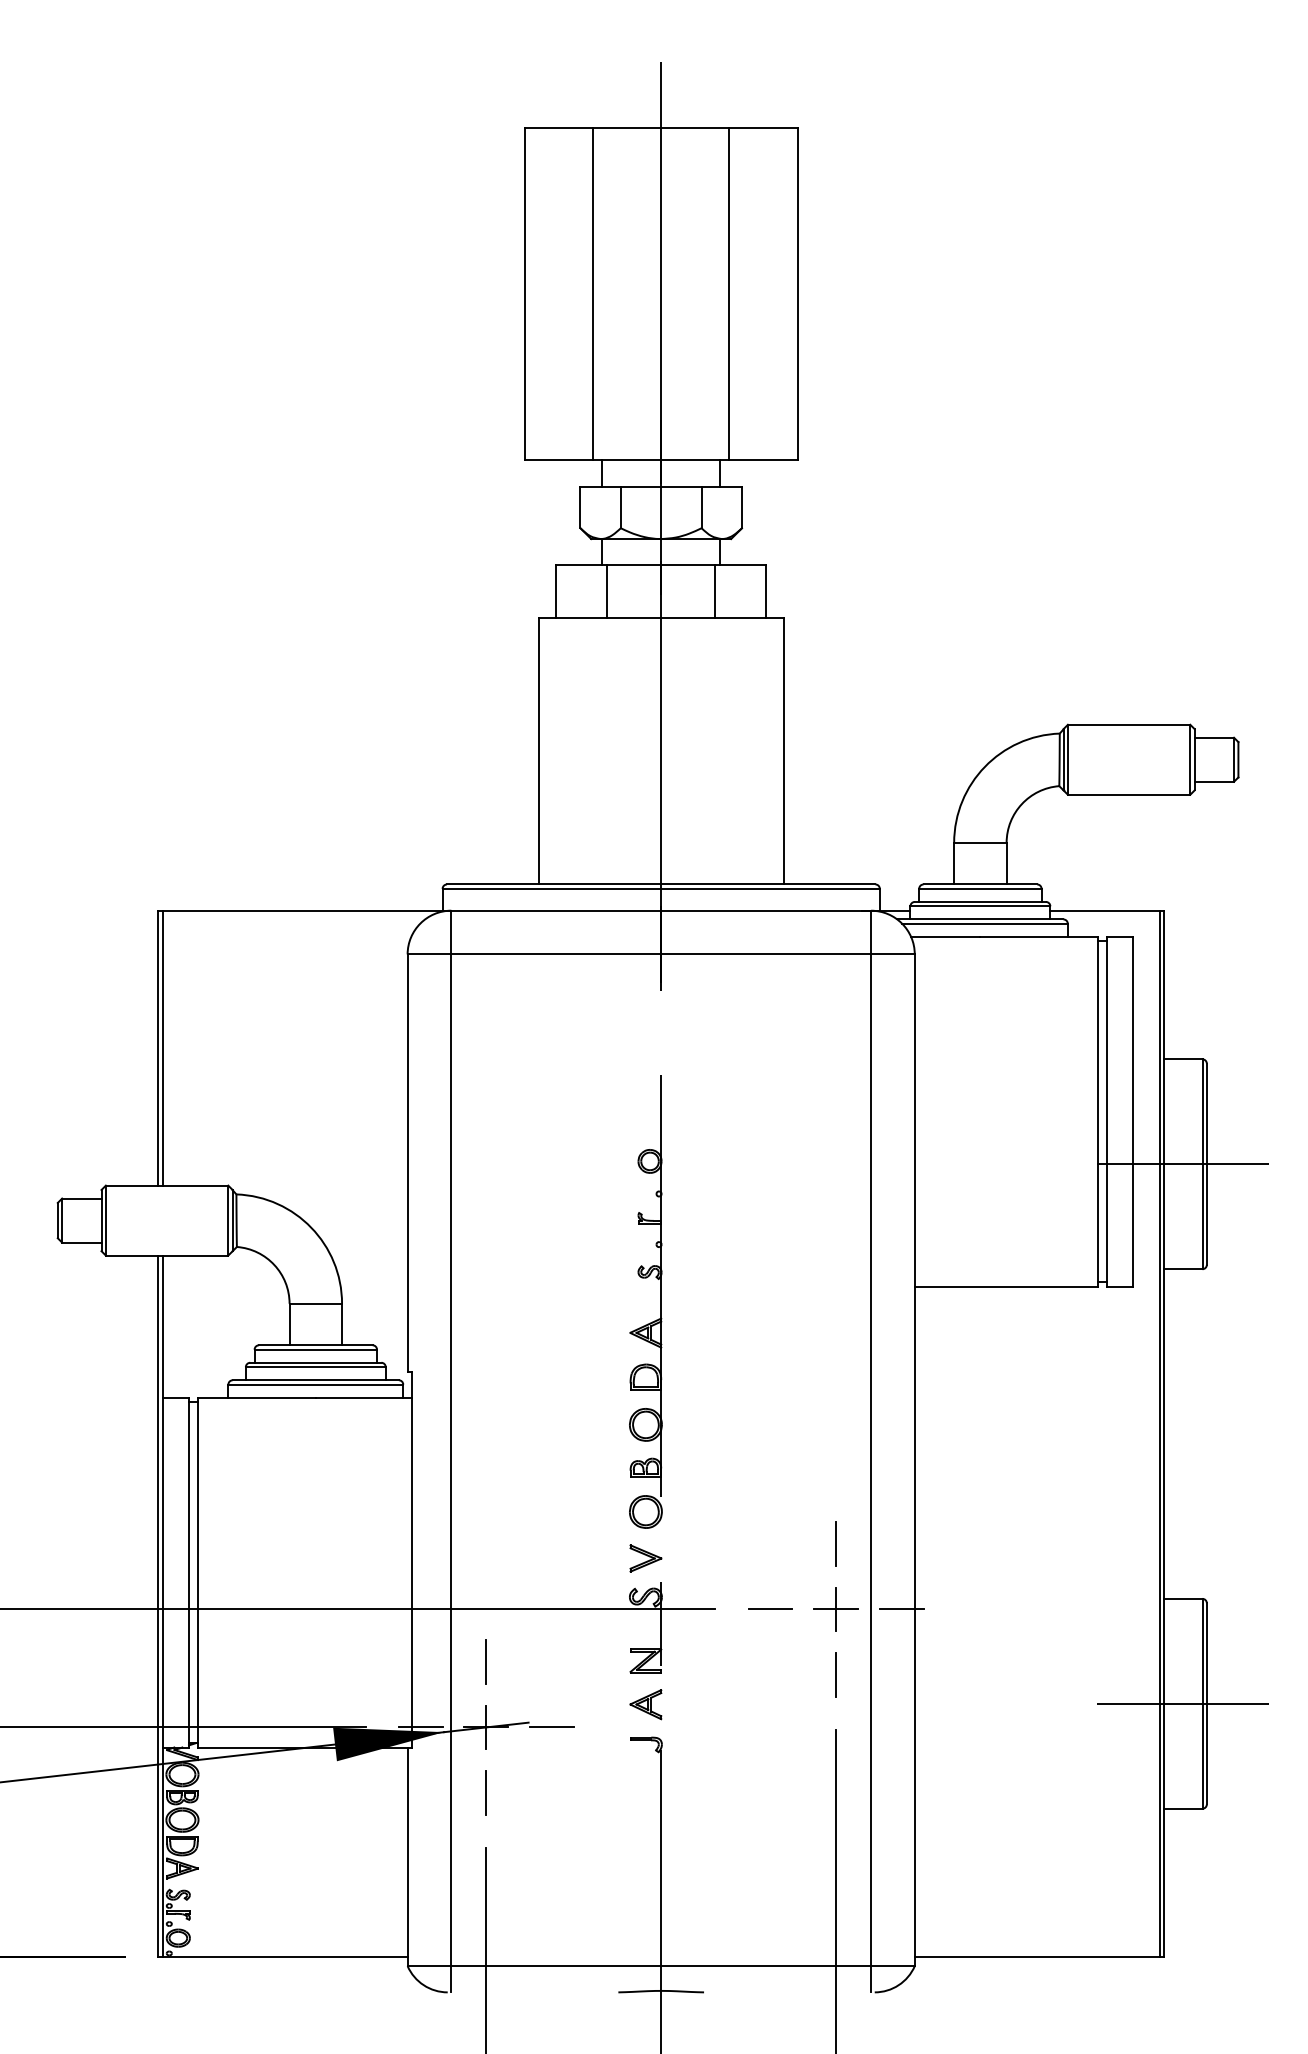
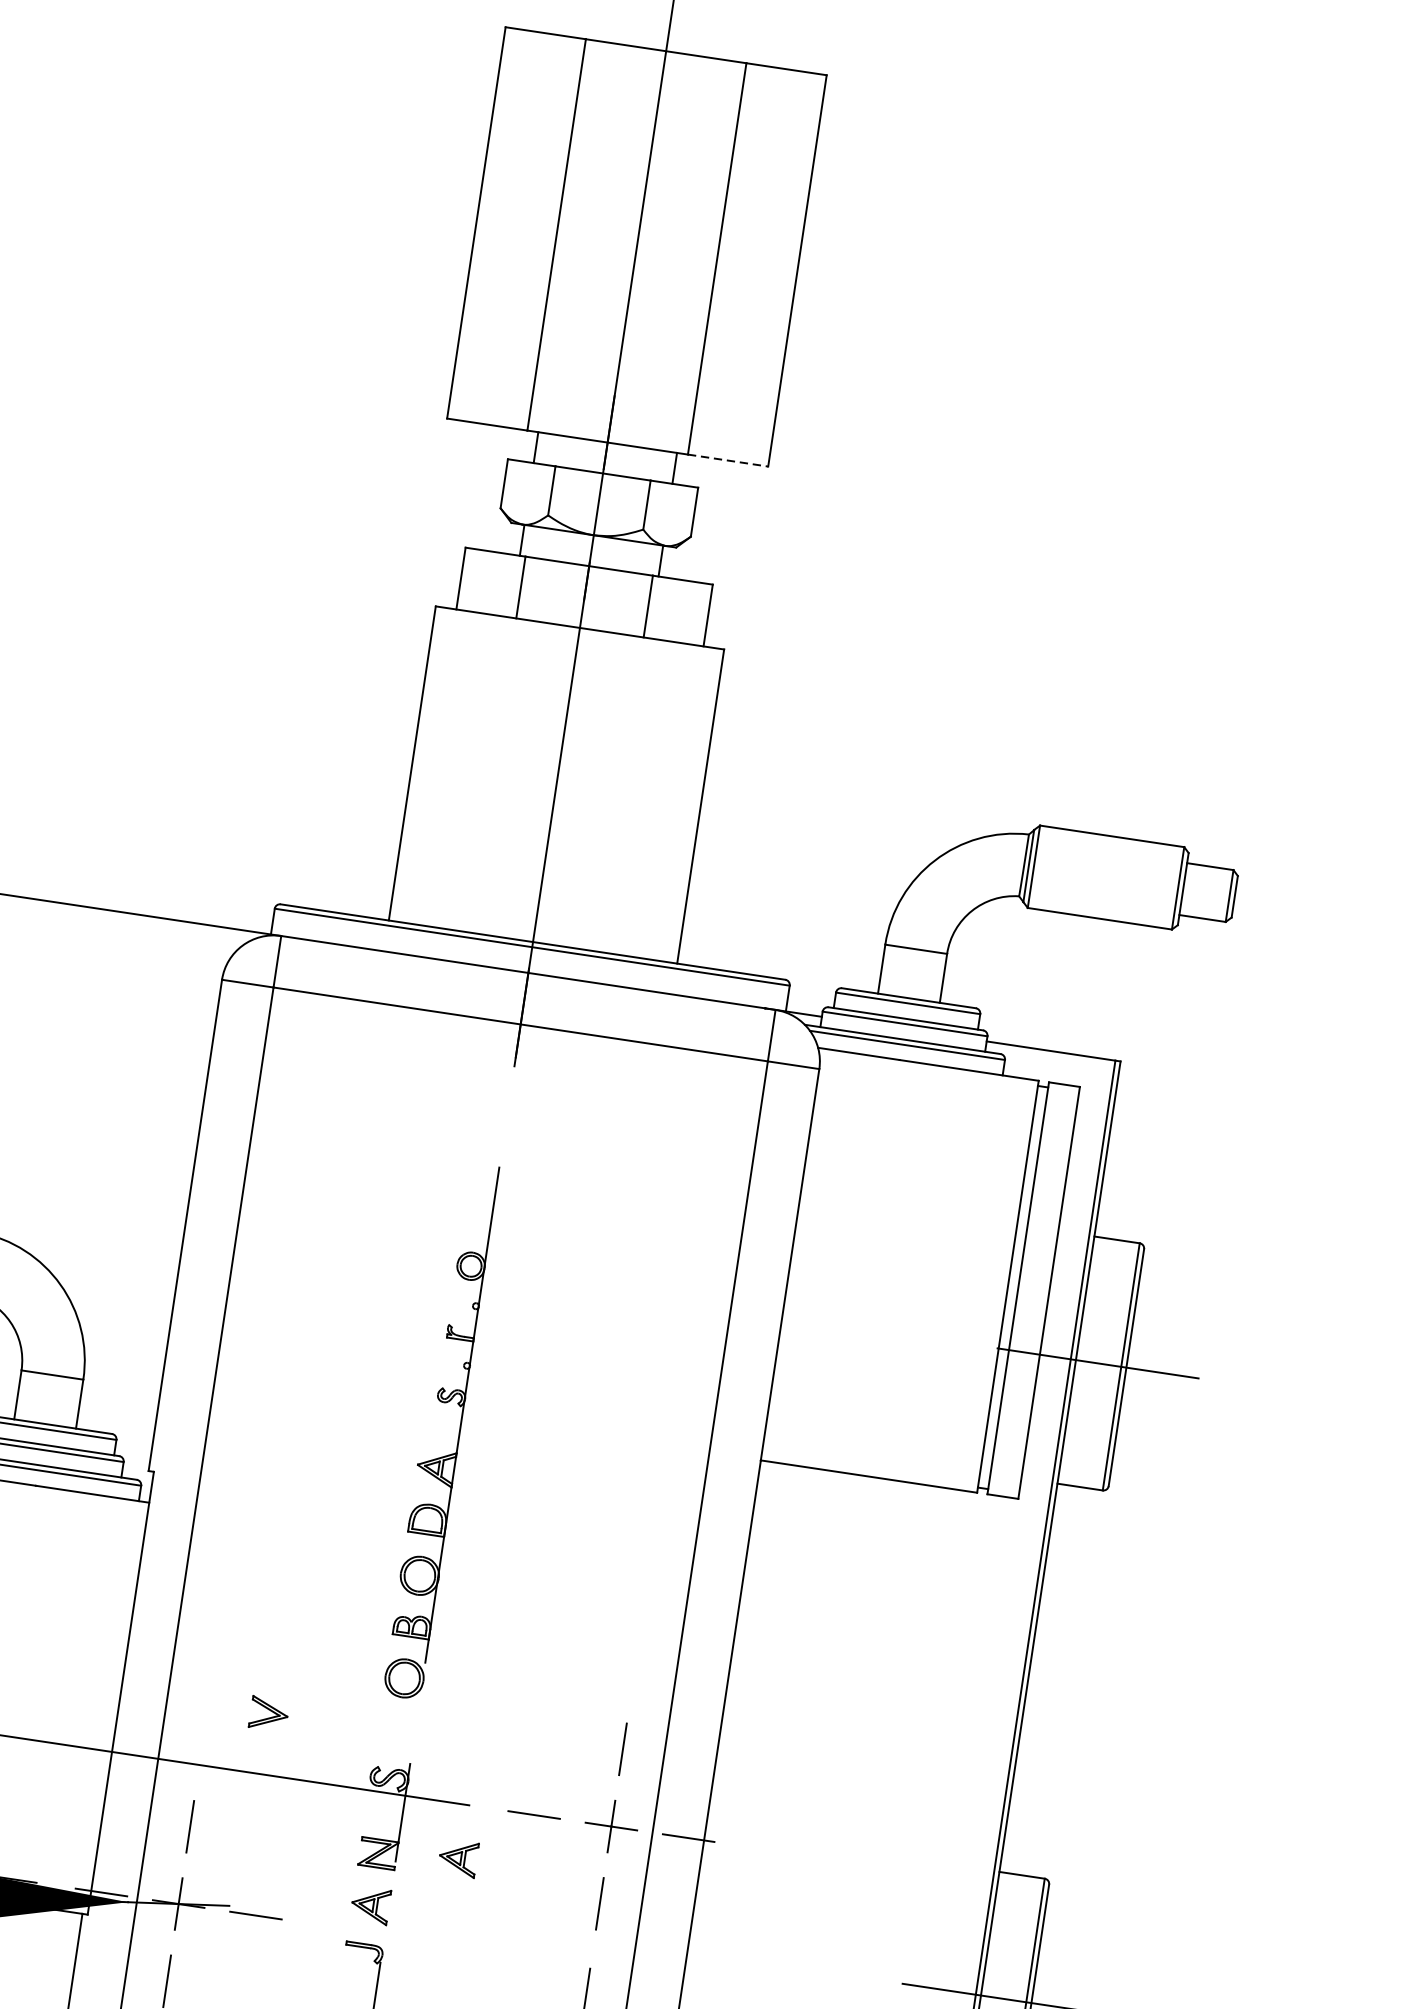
line: (763, 460) -> (728, 460), solid -> dashed
part: (645, 1558) -> (268, 1714), moved
part: (712, 1654) -> (457, 1857), added

